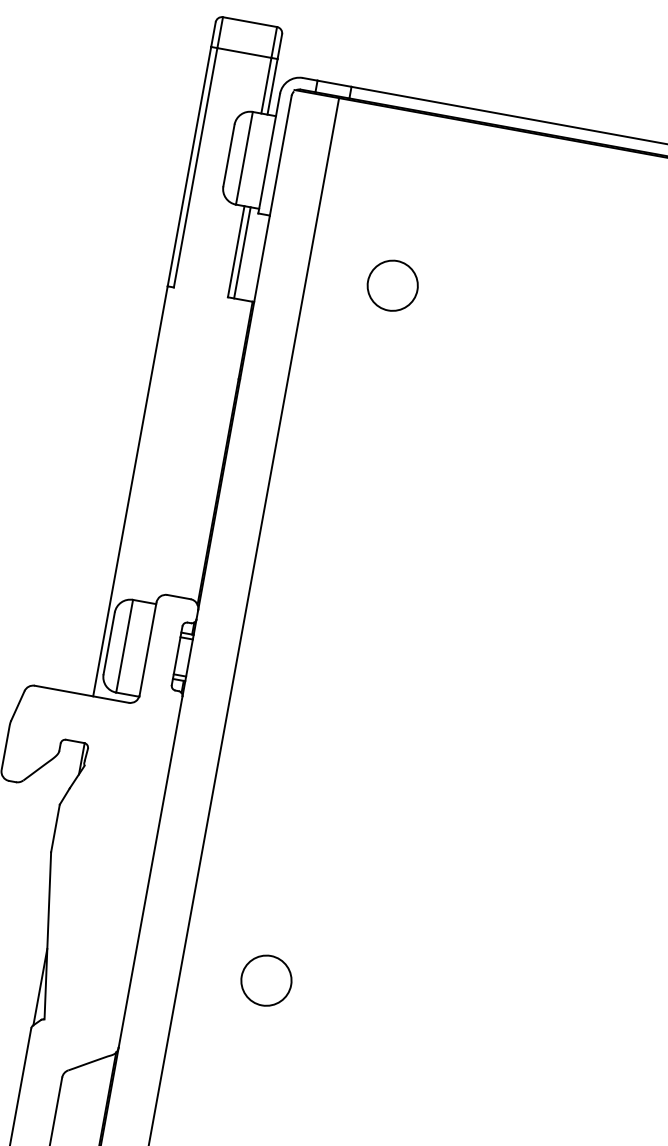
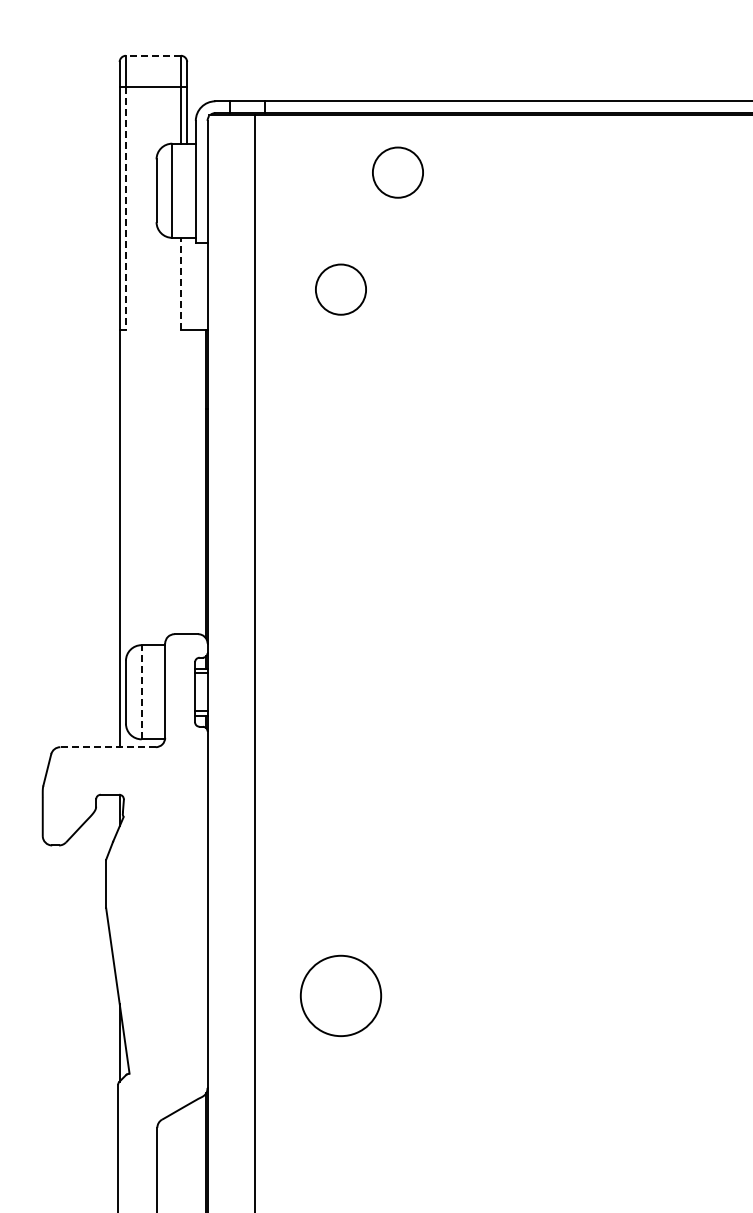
line: (249, 21) -> (152, 55), solid -> dashed
line: (195, 167) -> (125, 208), solid -> dashed
circle: (469, 180) -> (397, 172), added
line: (235, 251) -> (180, 283), solid -> dashed
line: (242, 252) -> (187, 283), removed
line: (124, 645) -> (141, 691), solid -> dashed
line: (82, 694) -> (108, 747), solid -> dashed
circle: (266, 980) -> (340, 995), size x1.6

